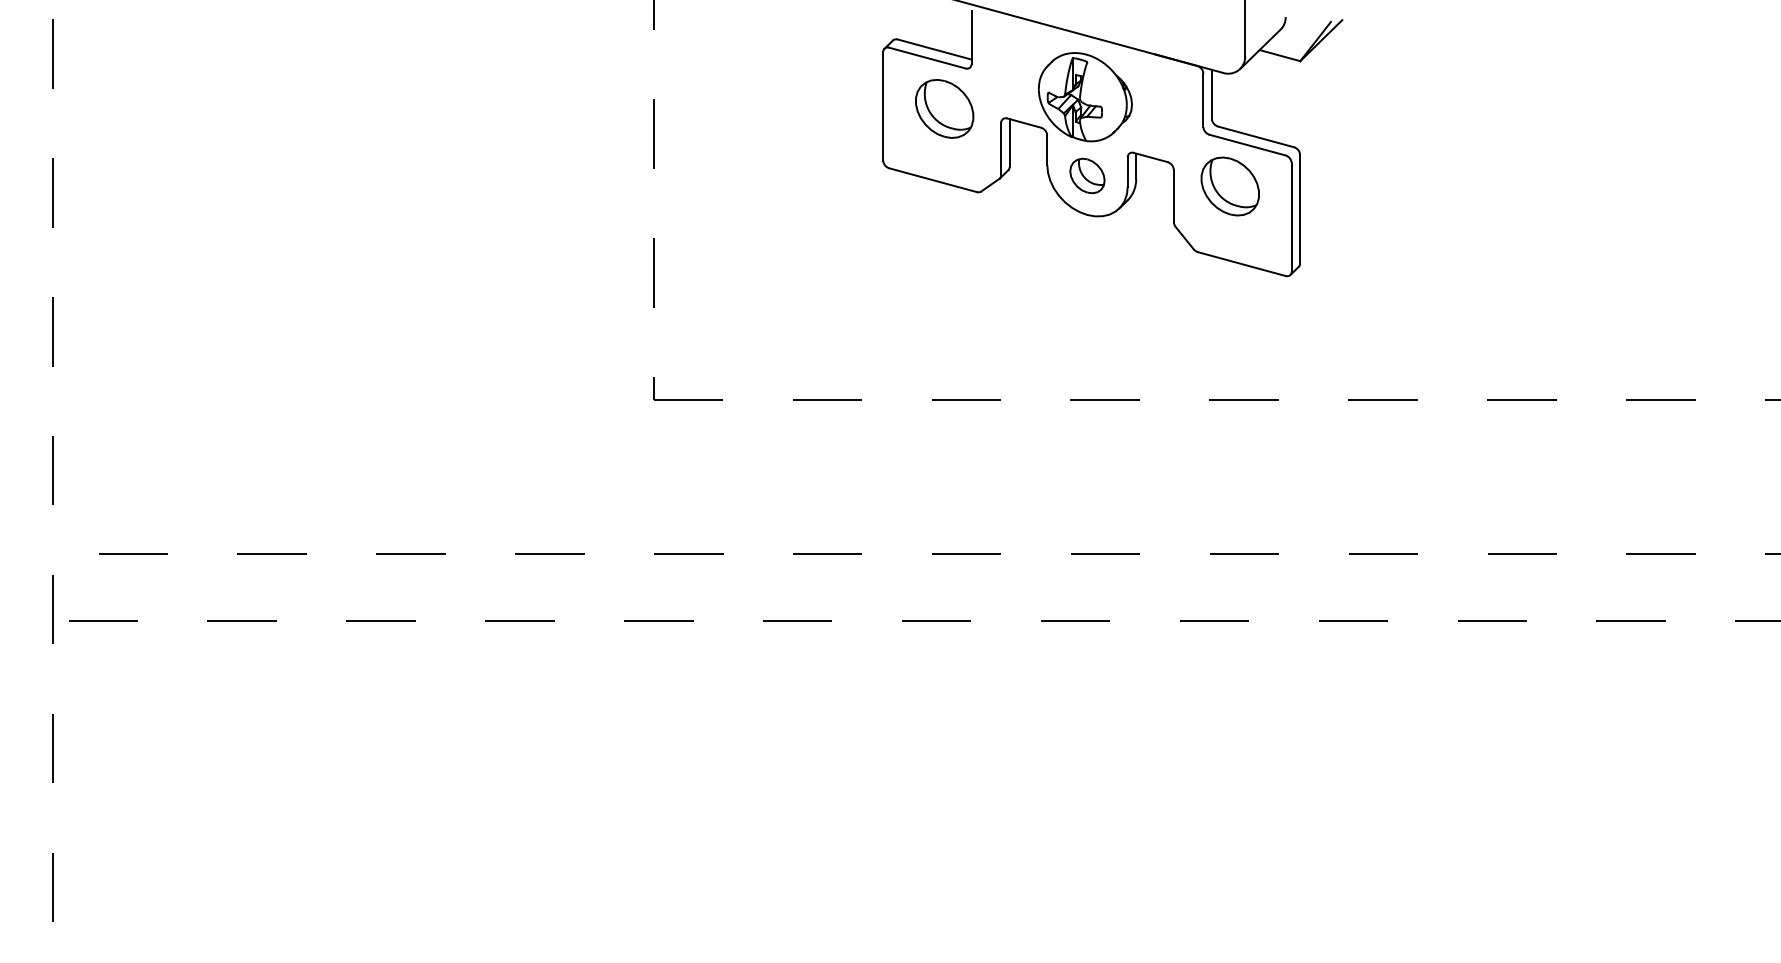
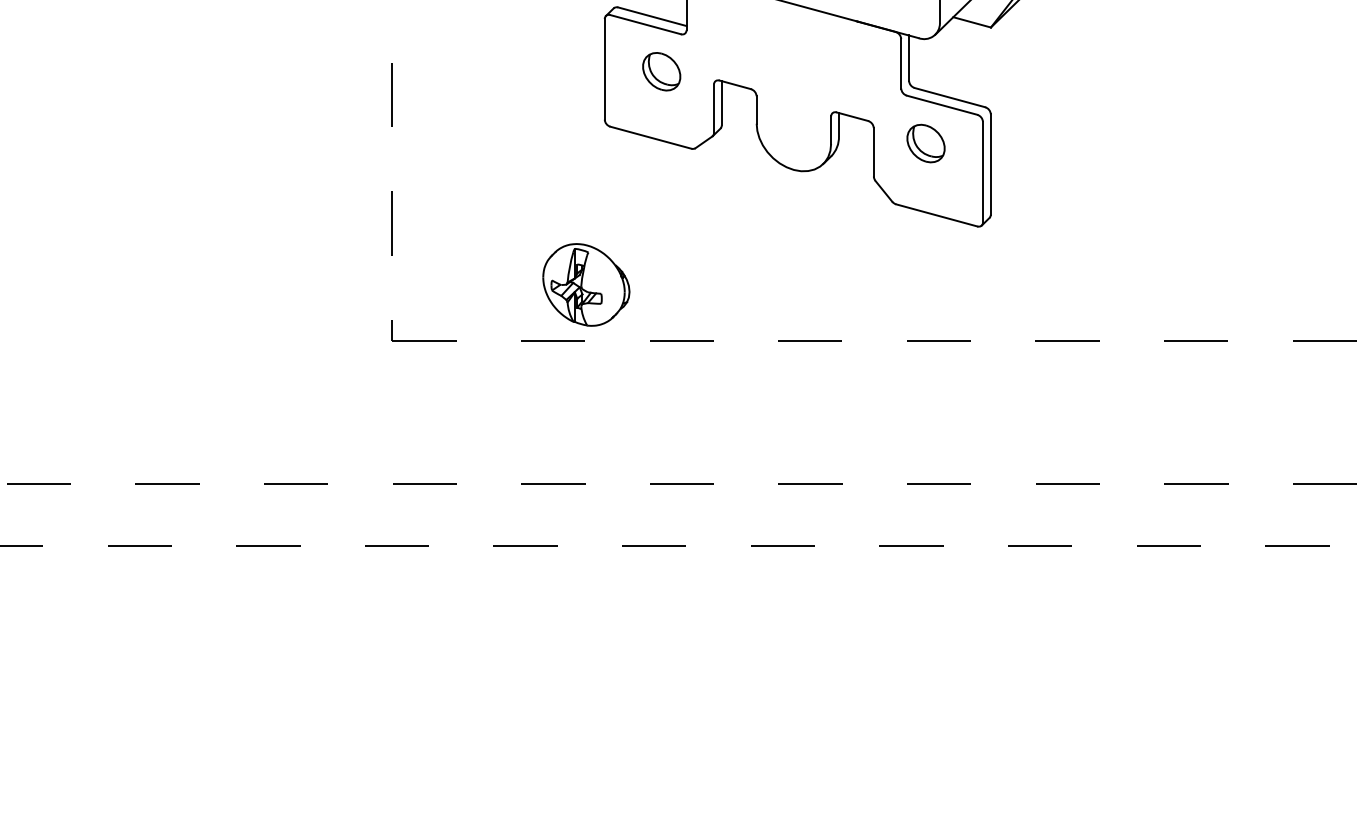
part: (1085, 97) -> (586, 285), moved
part: (944, 108) -> (661, 71), size x0.7
part: (1087, 175) -> (793, 133), removed
part: (1229, 186) -> (925, 143), size x0.7

